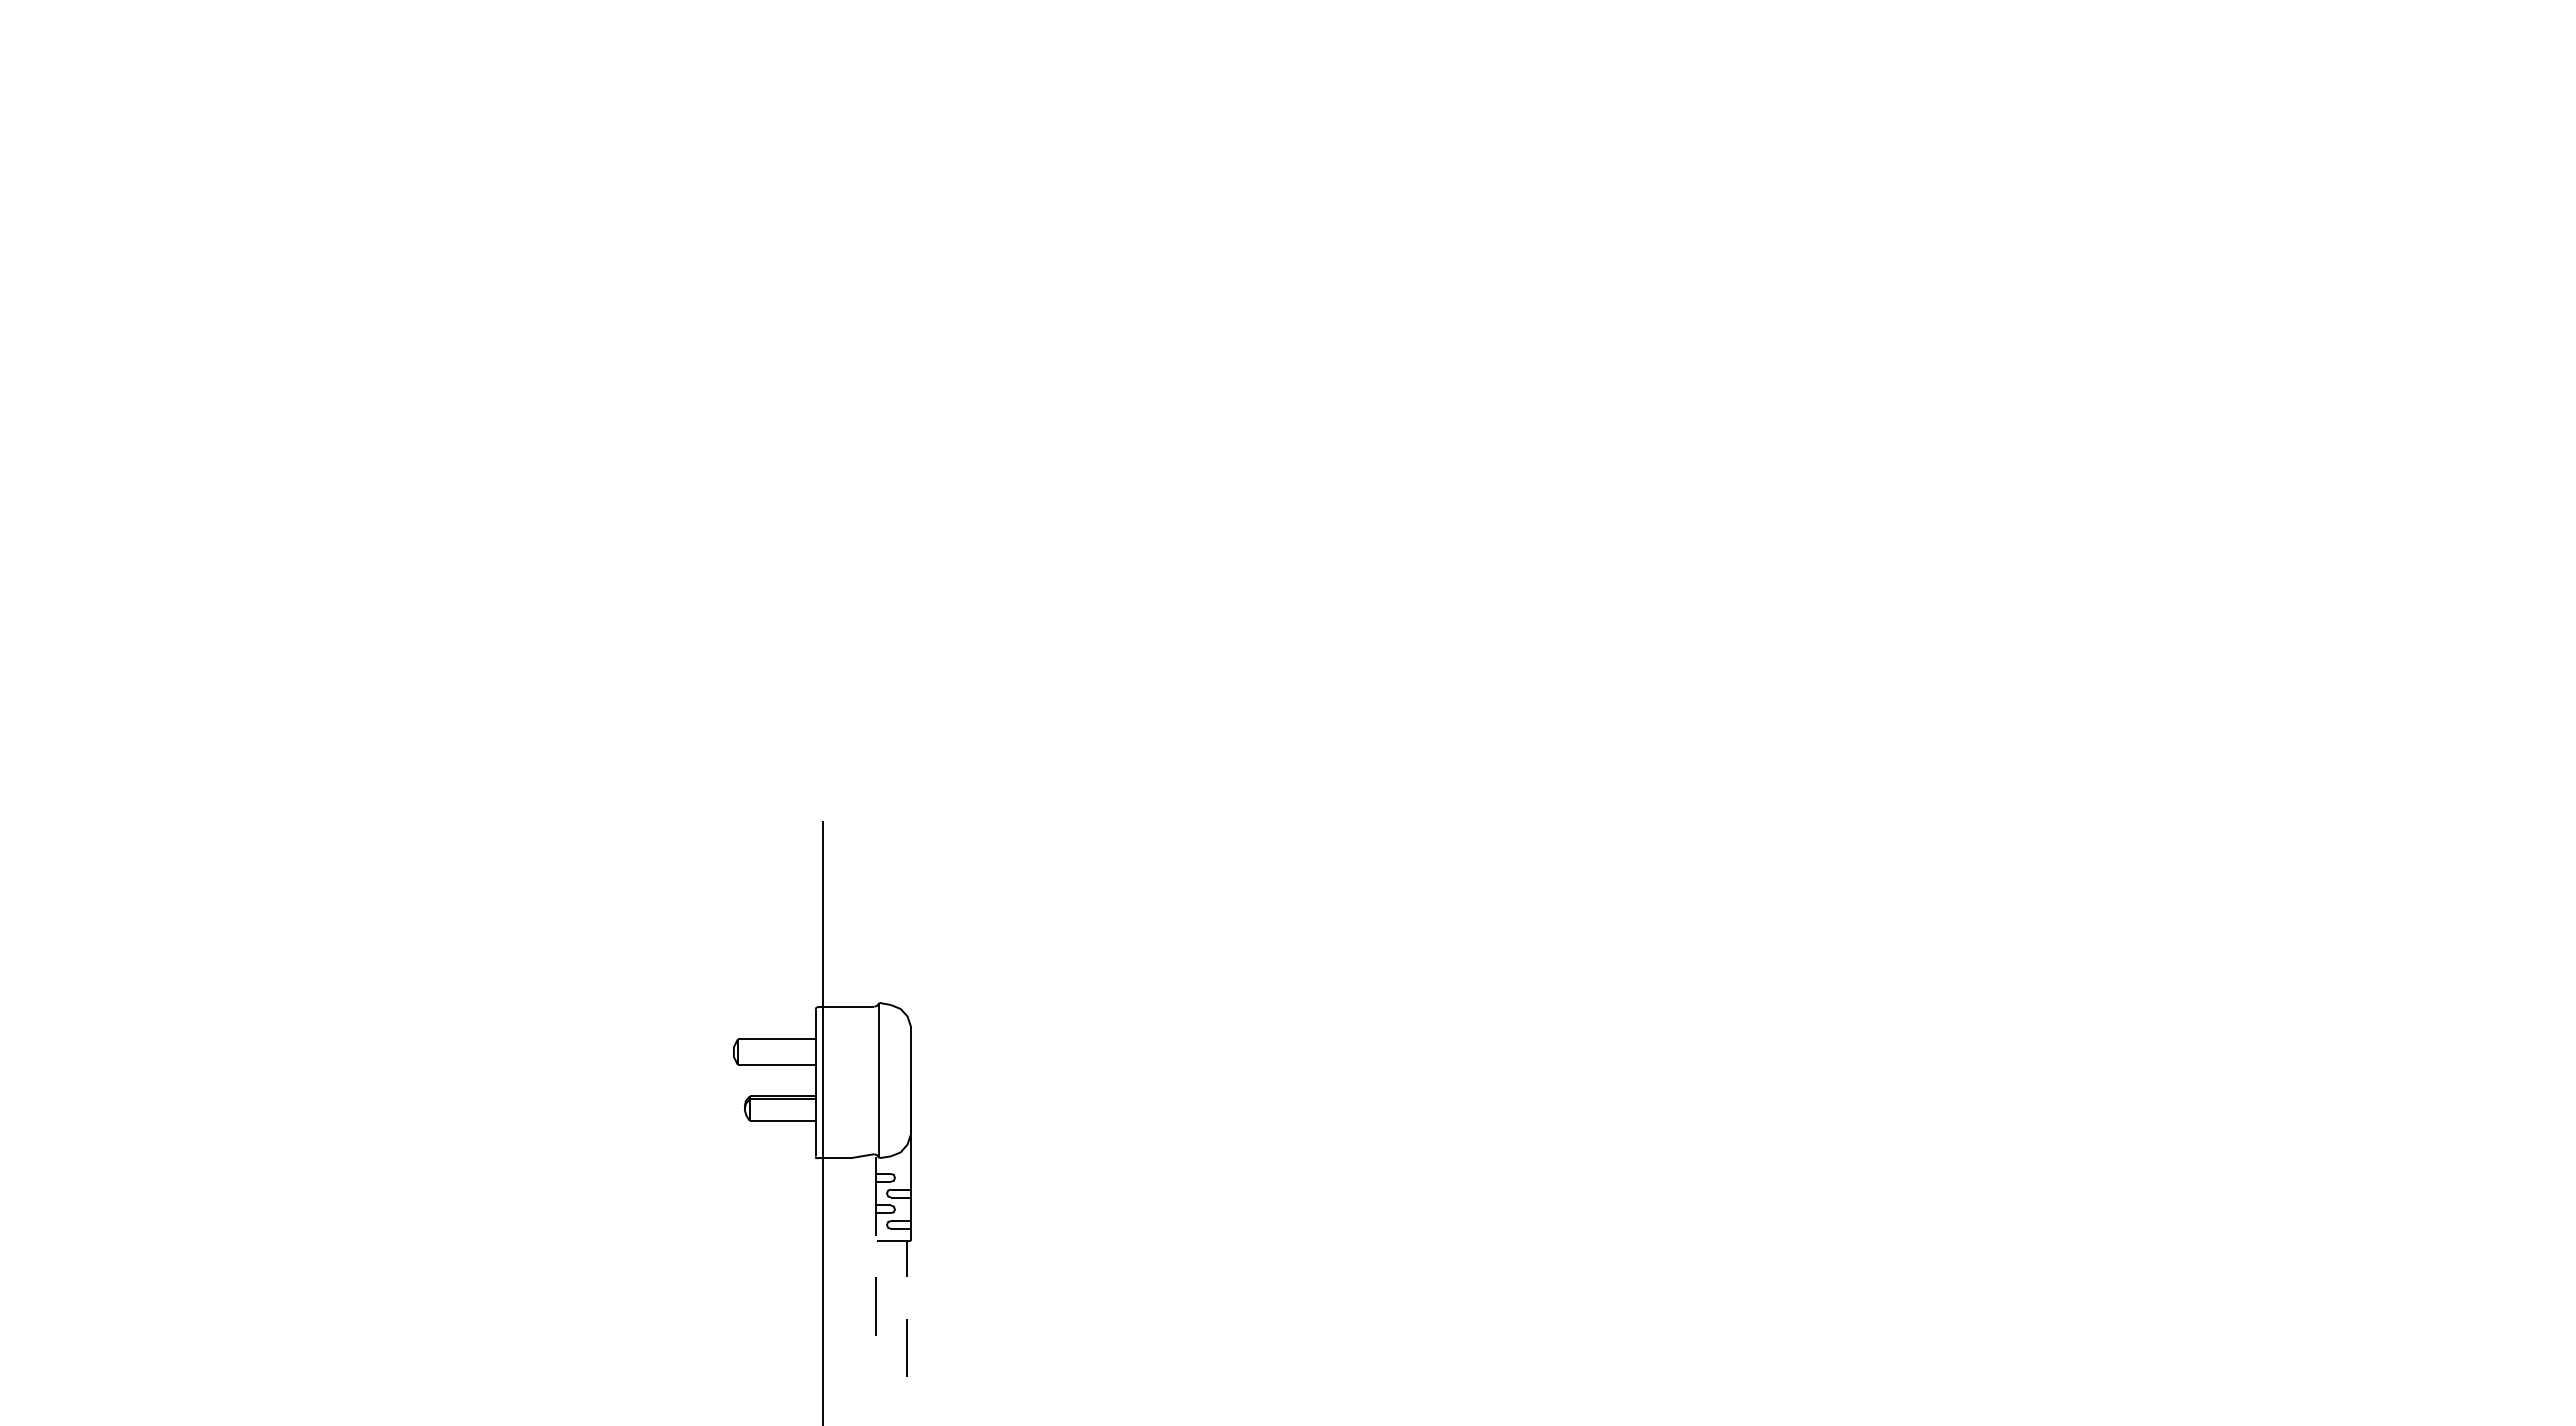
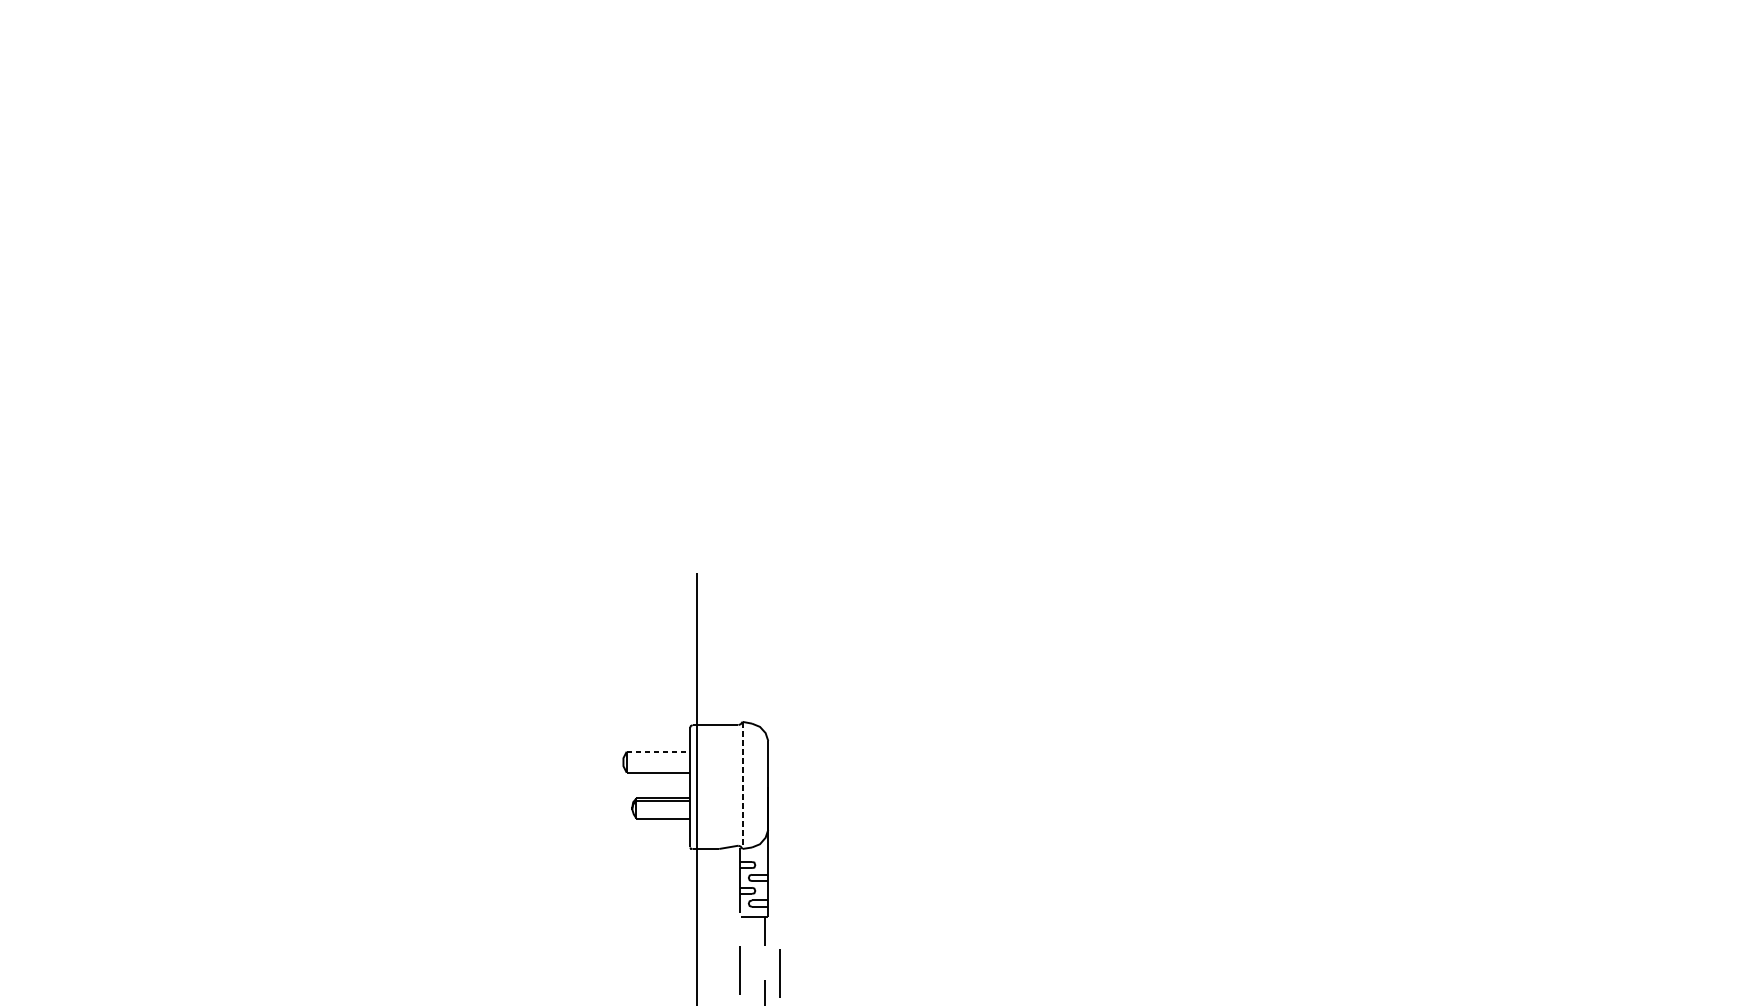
line: (776, 1039) -> (658, 751), solid -> dashed
line: (879, 1080) -> (742, 785), solid -> dashed
line: (924, 1310) -> (779, 973), added

